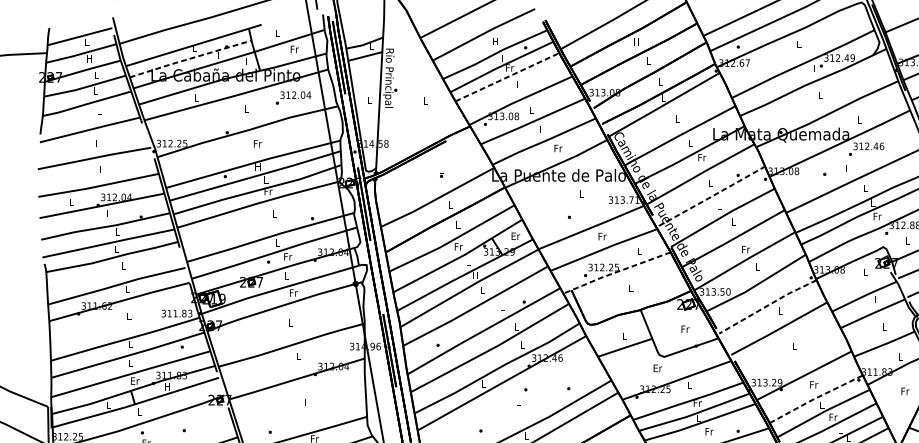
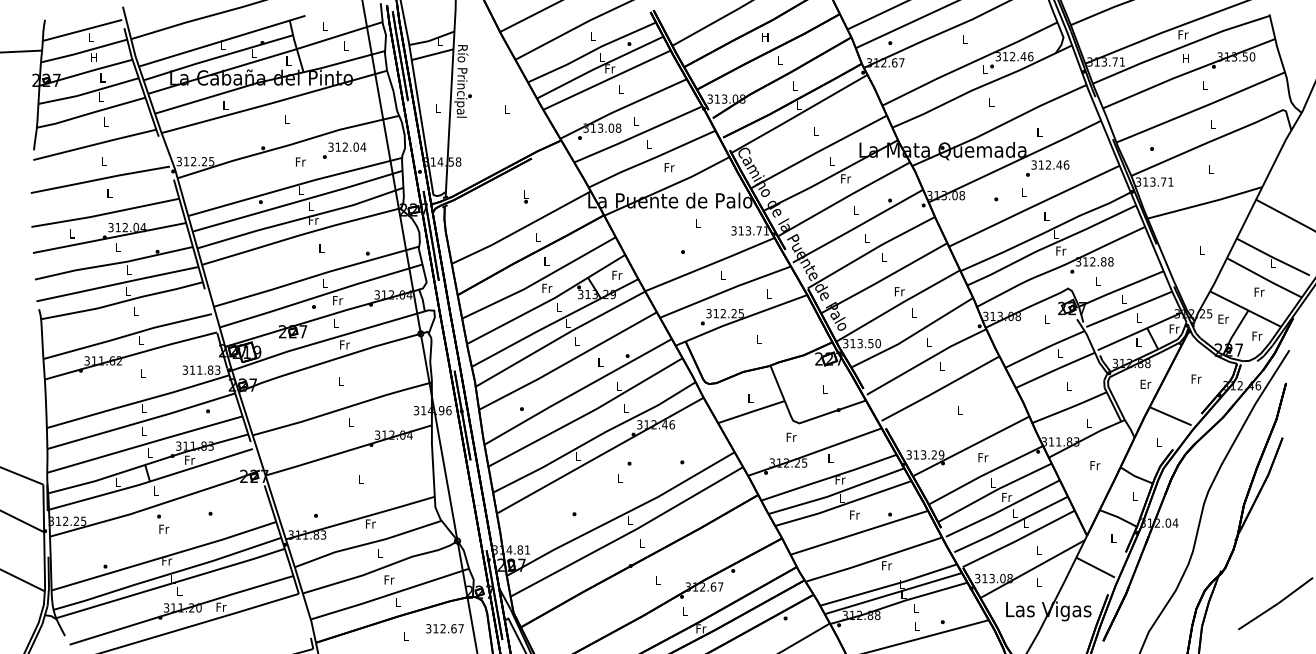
text: (495, 41) -> (592, 36), H -> L
text: (295, 48) -> (346, 45), Fr -> L
text: (852, 57) -> (1030, 56), 312.49 -> 312.46
line: (190, 58) -> (217, 57), dashed -> solid
line: (507, 76) -> (607, 79), dashed -> solid
text: (293, 97) -> (344, 150), moved
text: (257, 167) -> (300, 190), H -> L
line: (712, 196) -> (858, 226), dashed -> solid
text: (516, 236) -> (617, 275), Er -> Fr
text: (602, 236) -> (723, 275), Fr -> L
line: (615, 272) -> (739, 319), dashed -> solid
text: (475, 275) -> (567, 323), H -> L
line: (767, 305) -> (926, 360), dashed -> solid
text: (685, 328) -> (825, 388), Fr -> L
text: (657, 368) -> (791, 437), Er -> Fr
text: (135, 380) -> (150, 452), Er -> L
text: (167, 386) -> (190, 459), H -> Fr
line: (815, 398) -> (985, 474), dashed -> solid

